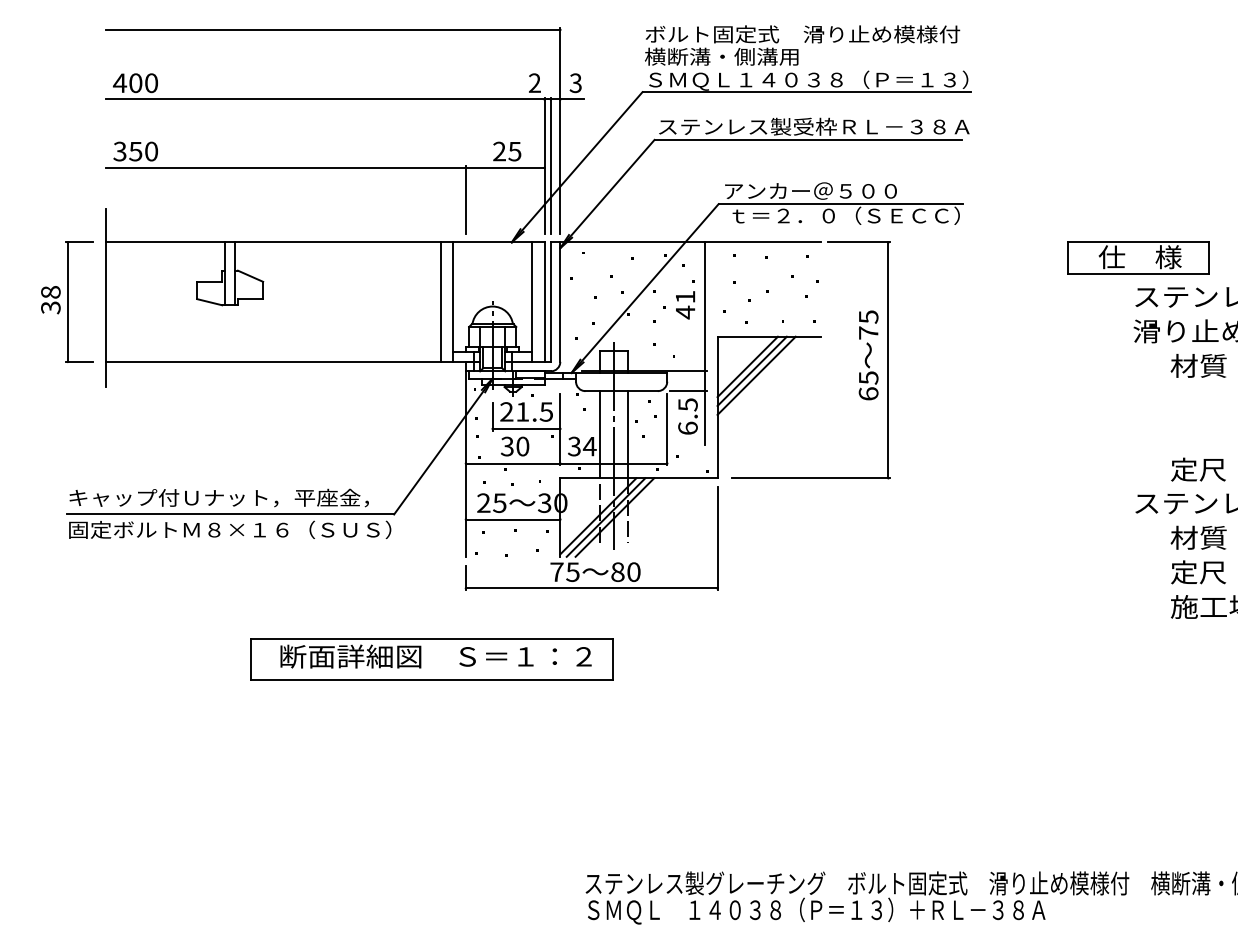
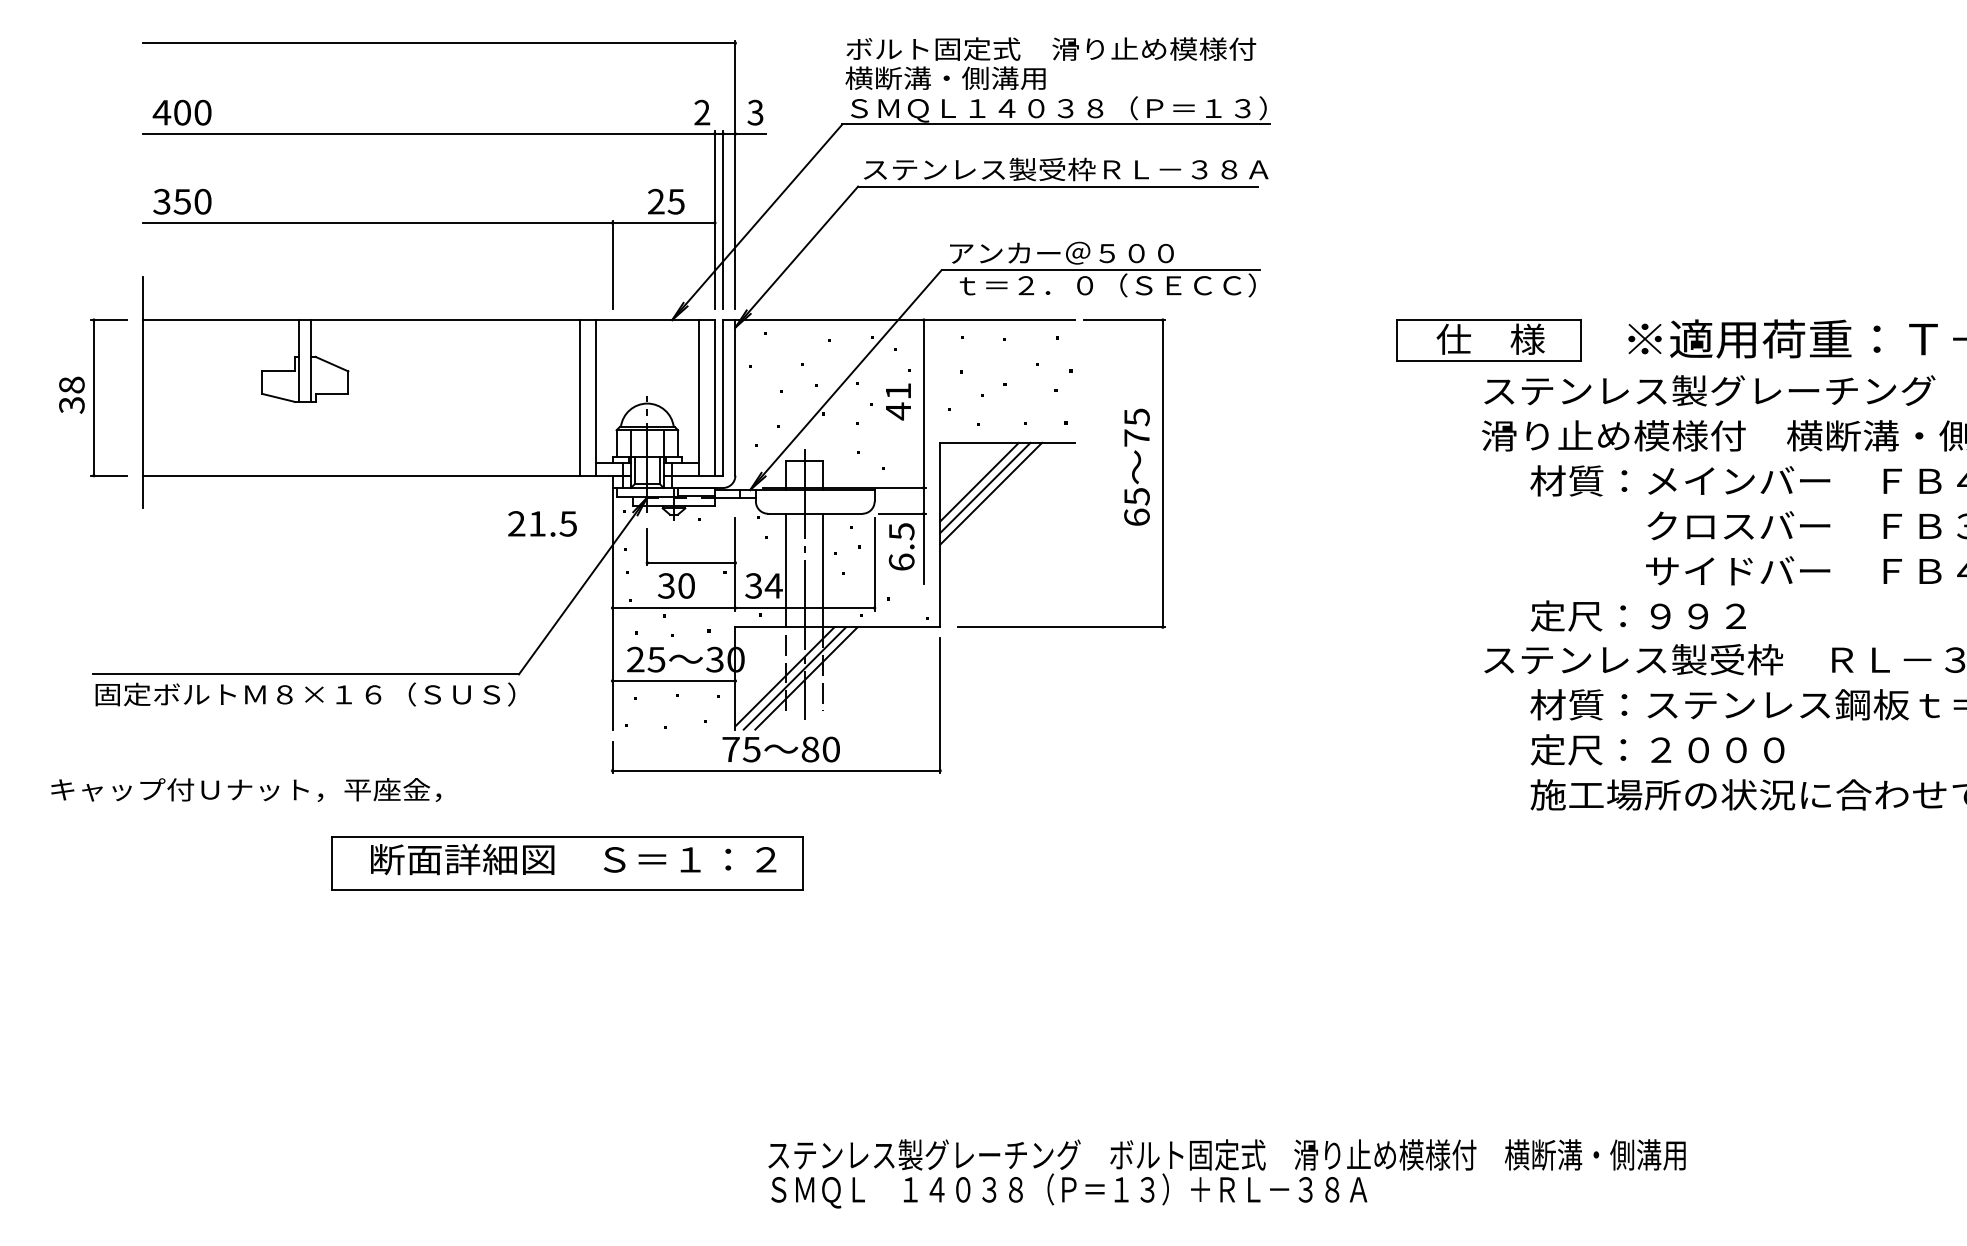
text: (526, 411) -> (542, 523), moved
text: (219, 497) -> (246, 789), moved

